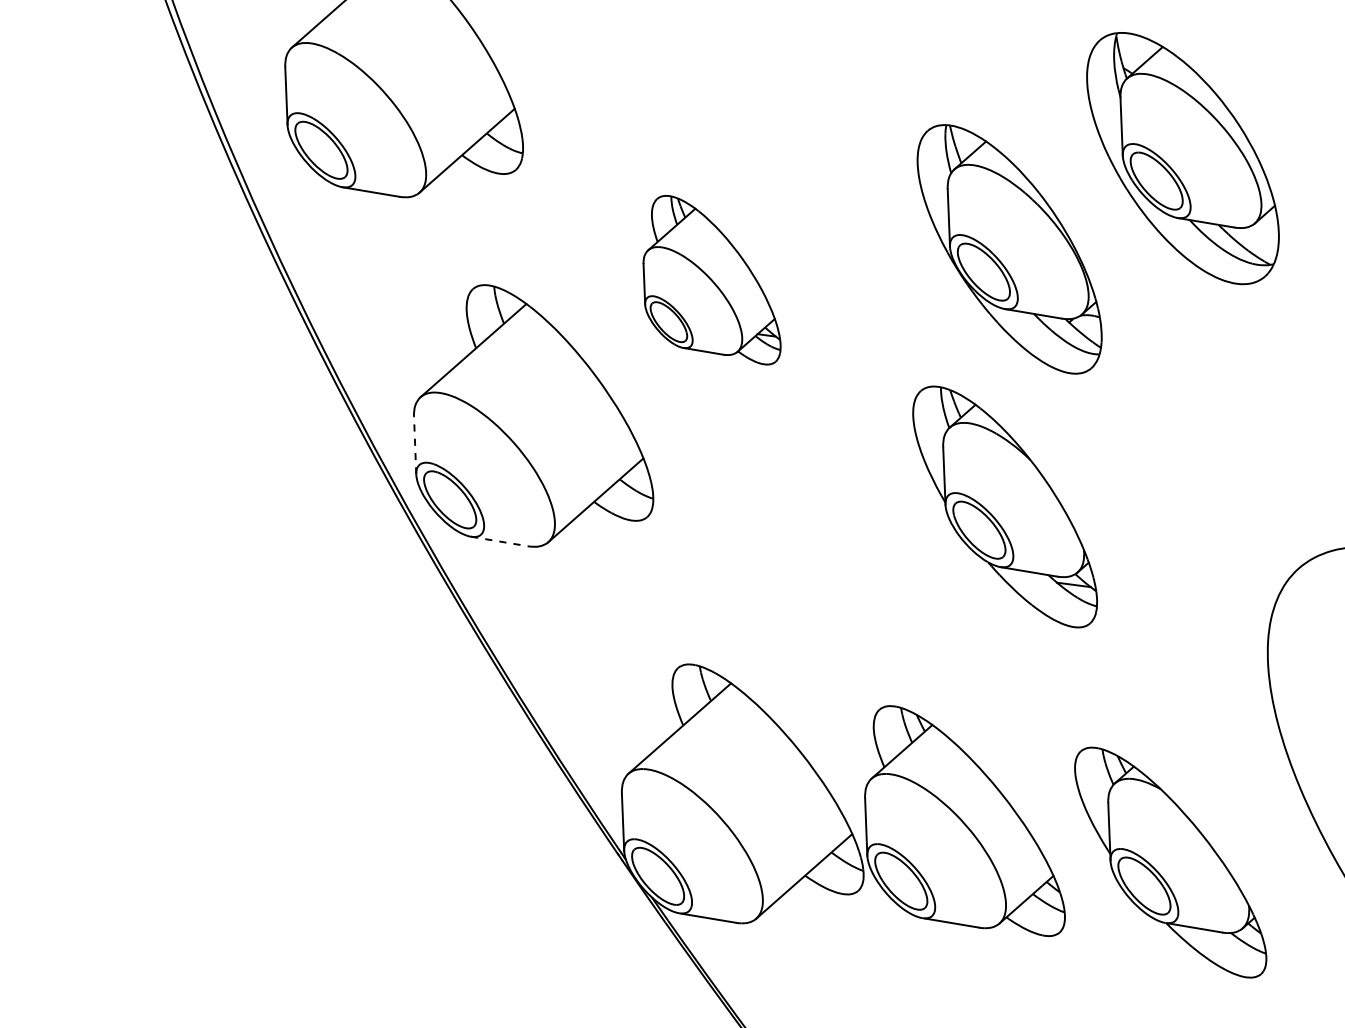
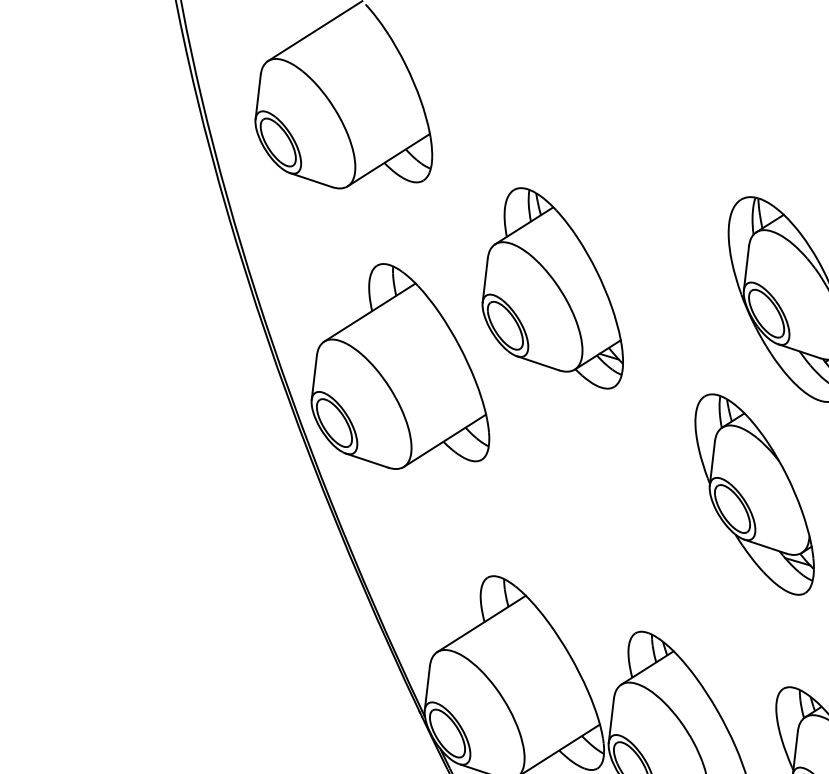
part: (711, 279) -> (558, 286), size x1.43
line: (415, 445) -> (314, 377), dashed -> solid
line: (499, 541) -> (366, 460), dashed -> solid

